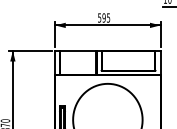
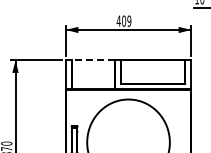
text: (103, 17) -> (123, 20), 595 -> 409
line: (78, 51) -> (93, 60), solid -> dashed

